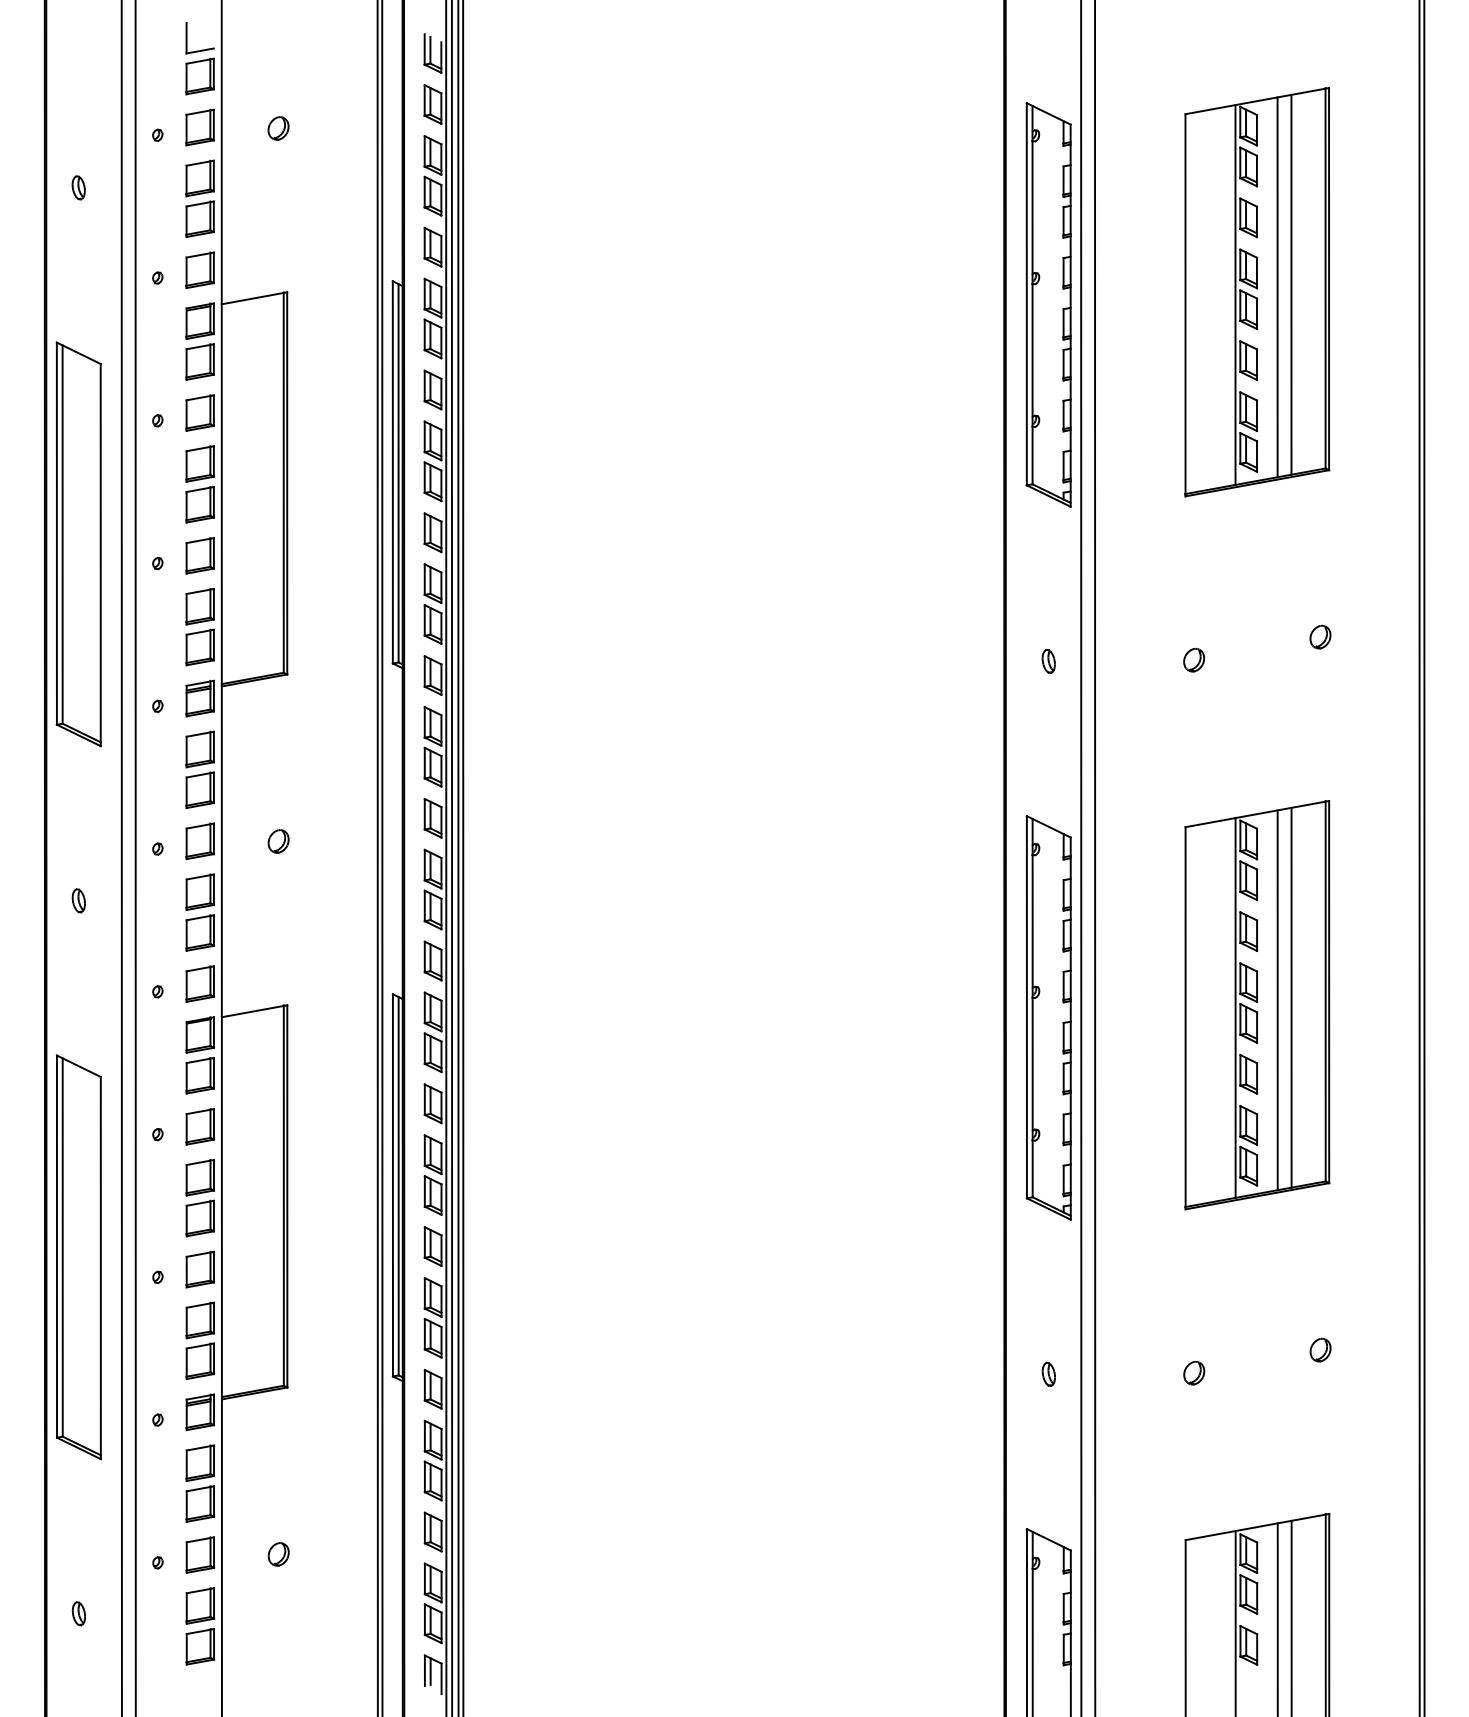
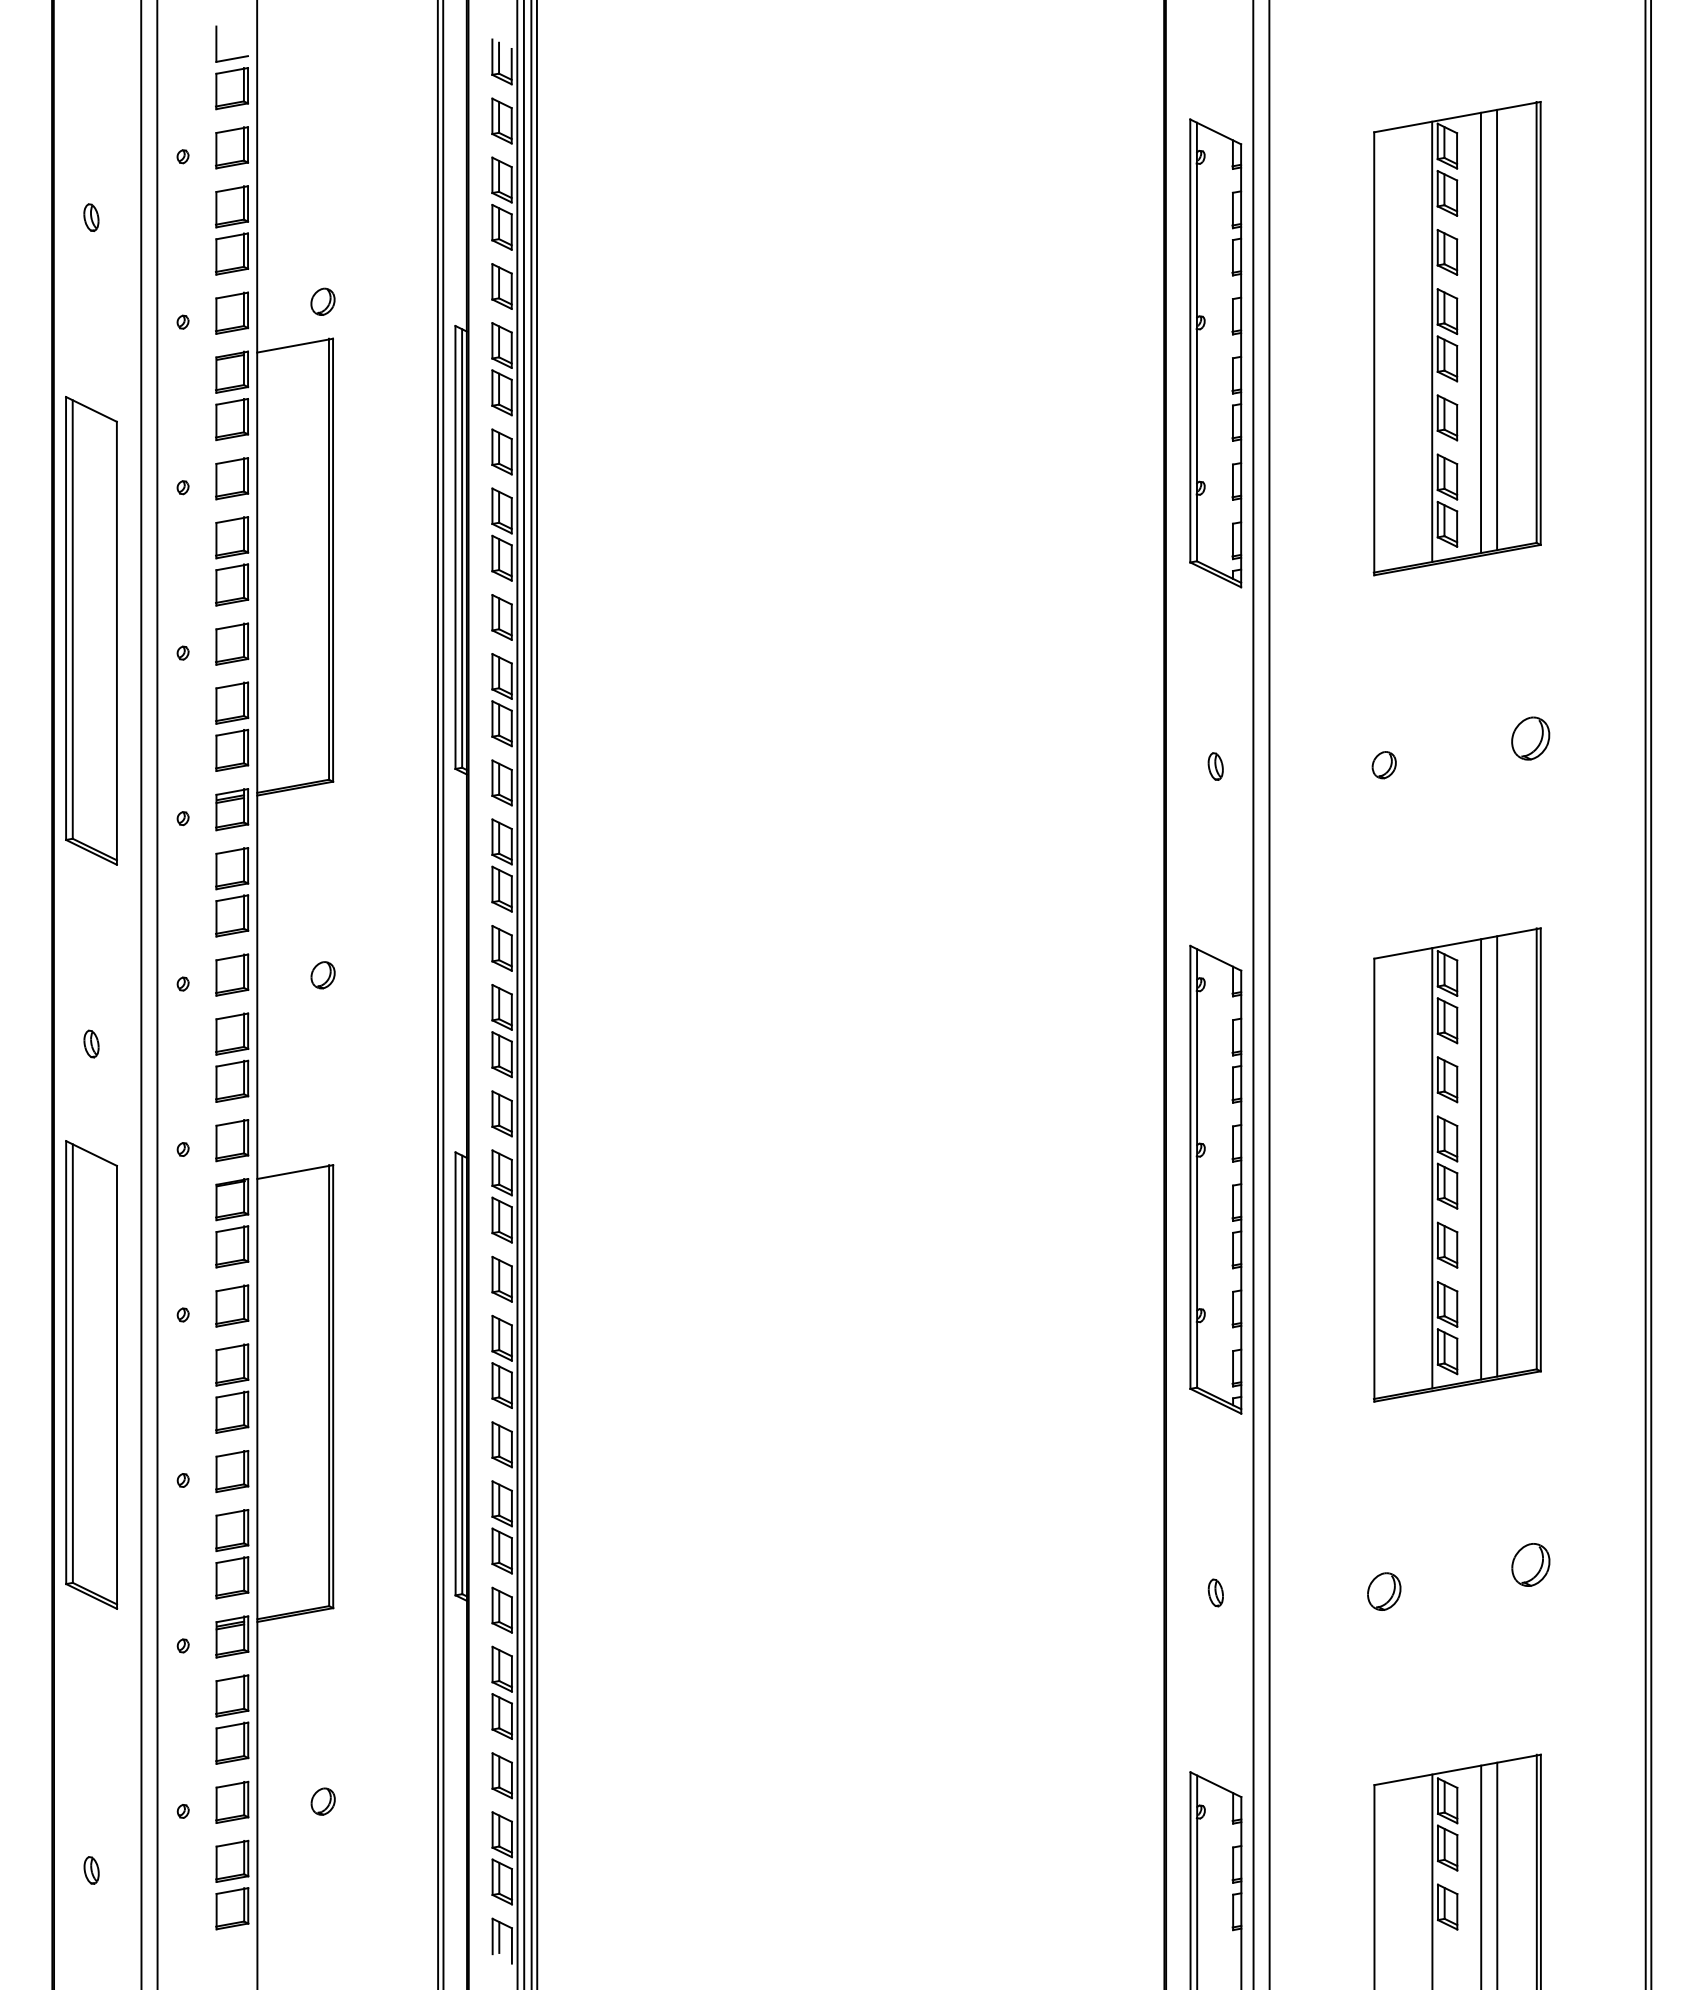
part: (278, 128) -> (322, 301), moved
part: (1320, 636) -> (1530, 737), size x1.6
part: (78, 1257) -> (91, 1375), moved
part: (1320, 1349) -> (1530, 1564), size x1.6
part: (1194, 1372) -> (1384, 1590), size x1.4

